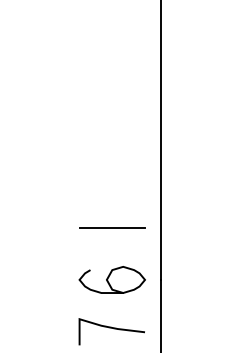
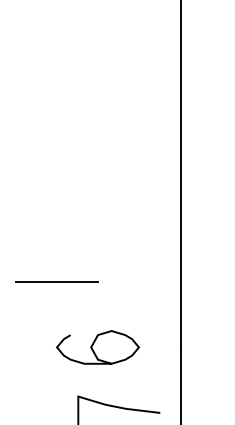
line: (112, 227) -> (56, 281), moved
curve: (109, 277) -> (94, 344), moved

